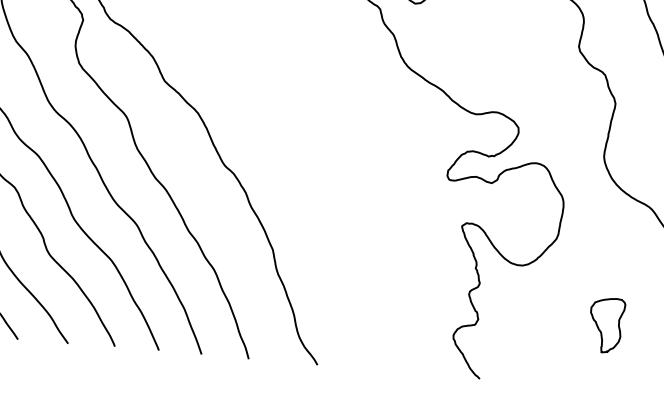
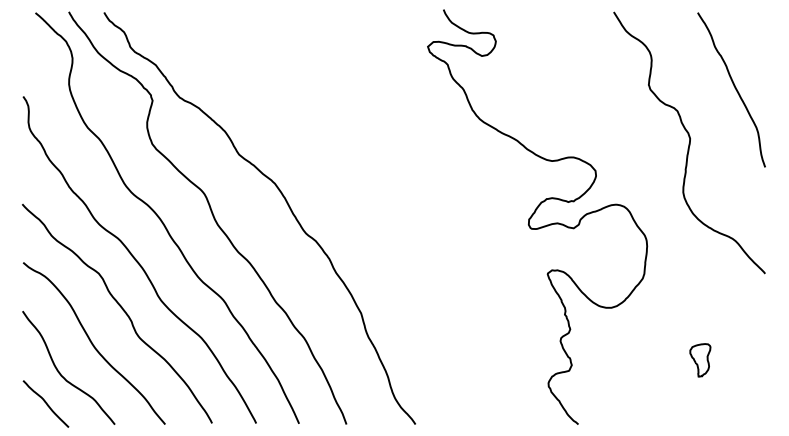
part: (606, 325) -> (700, 360), size x0.6

